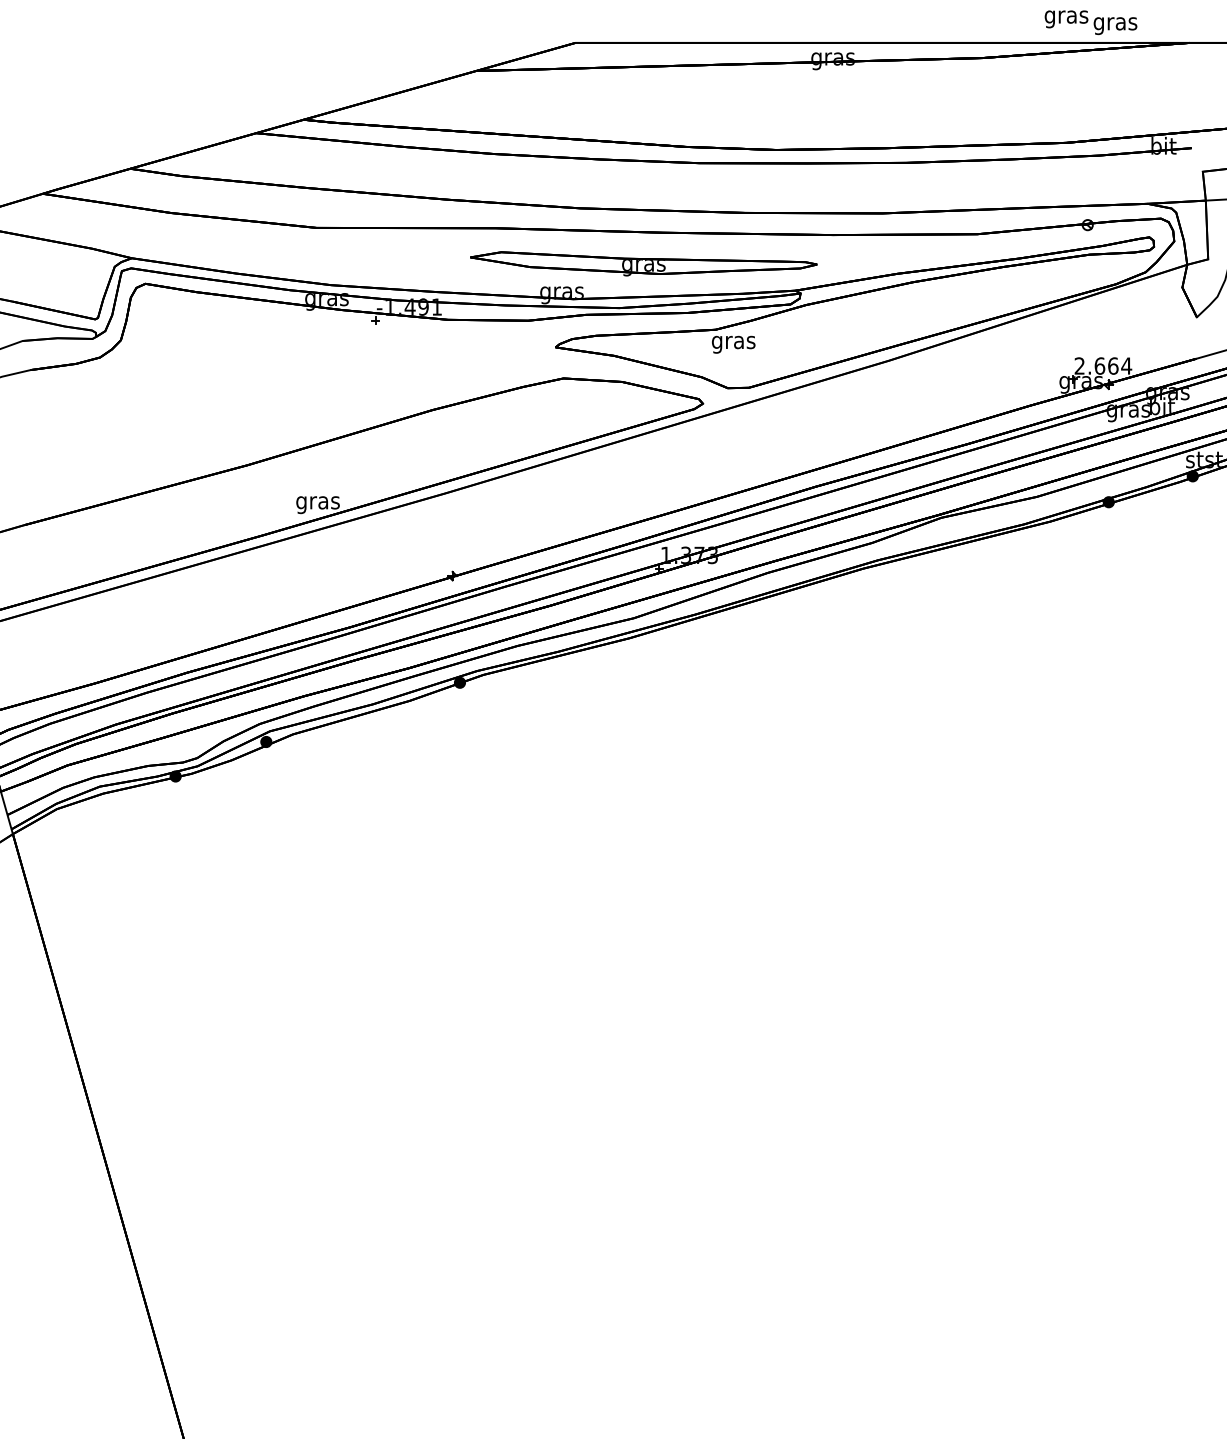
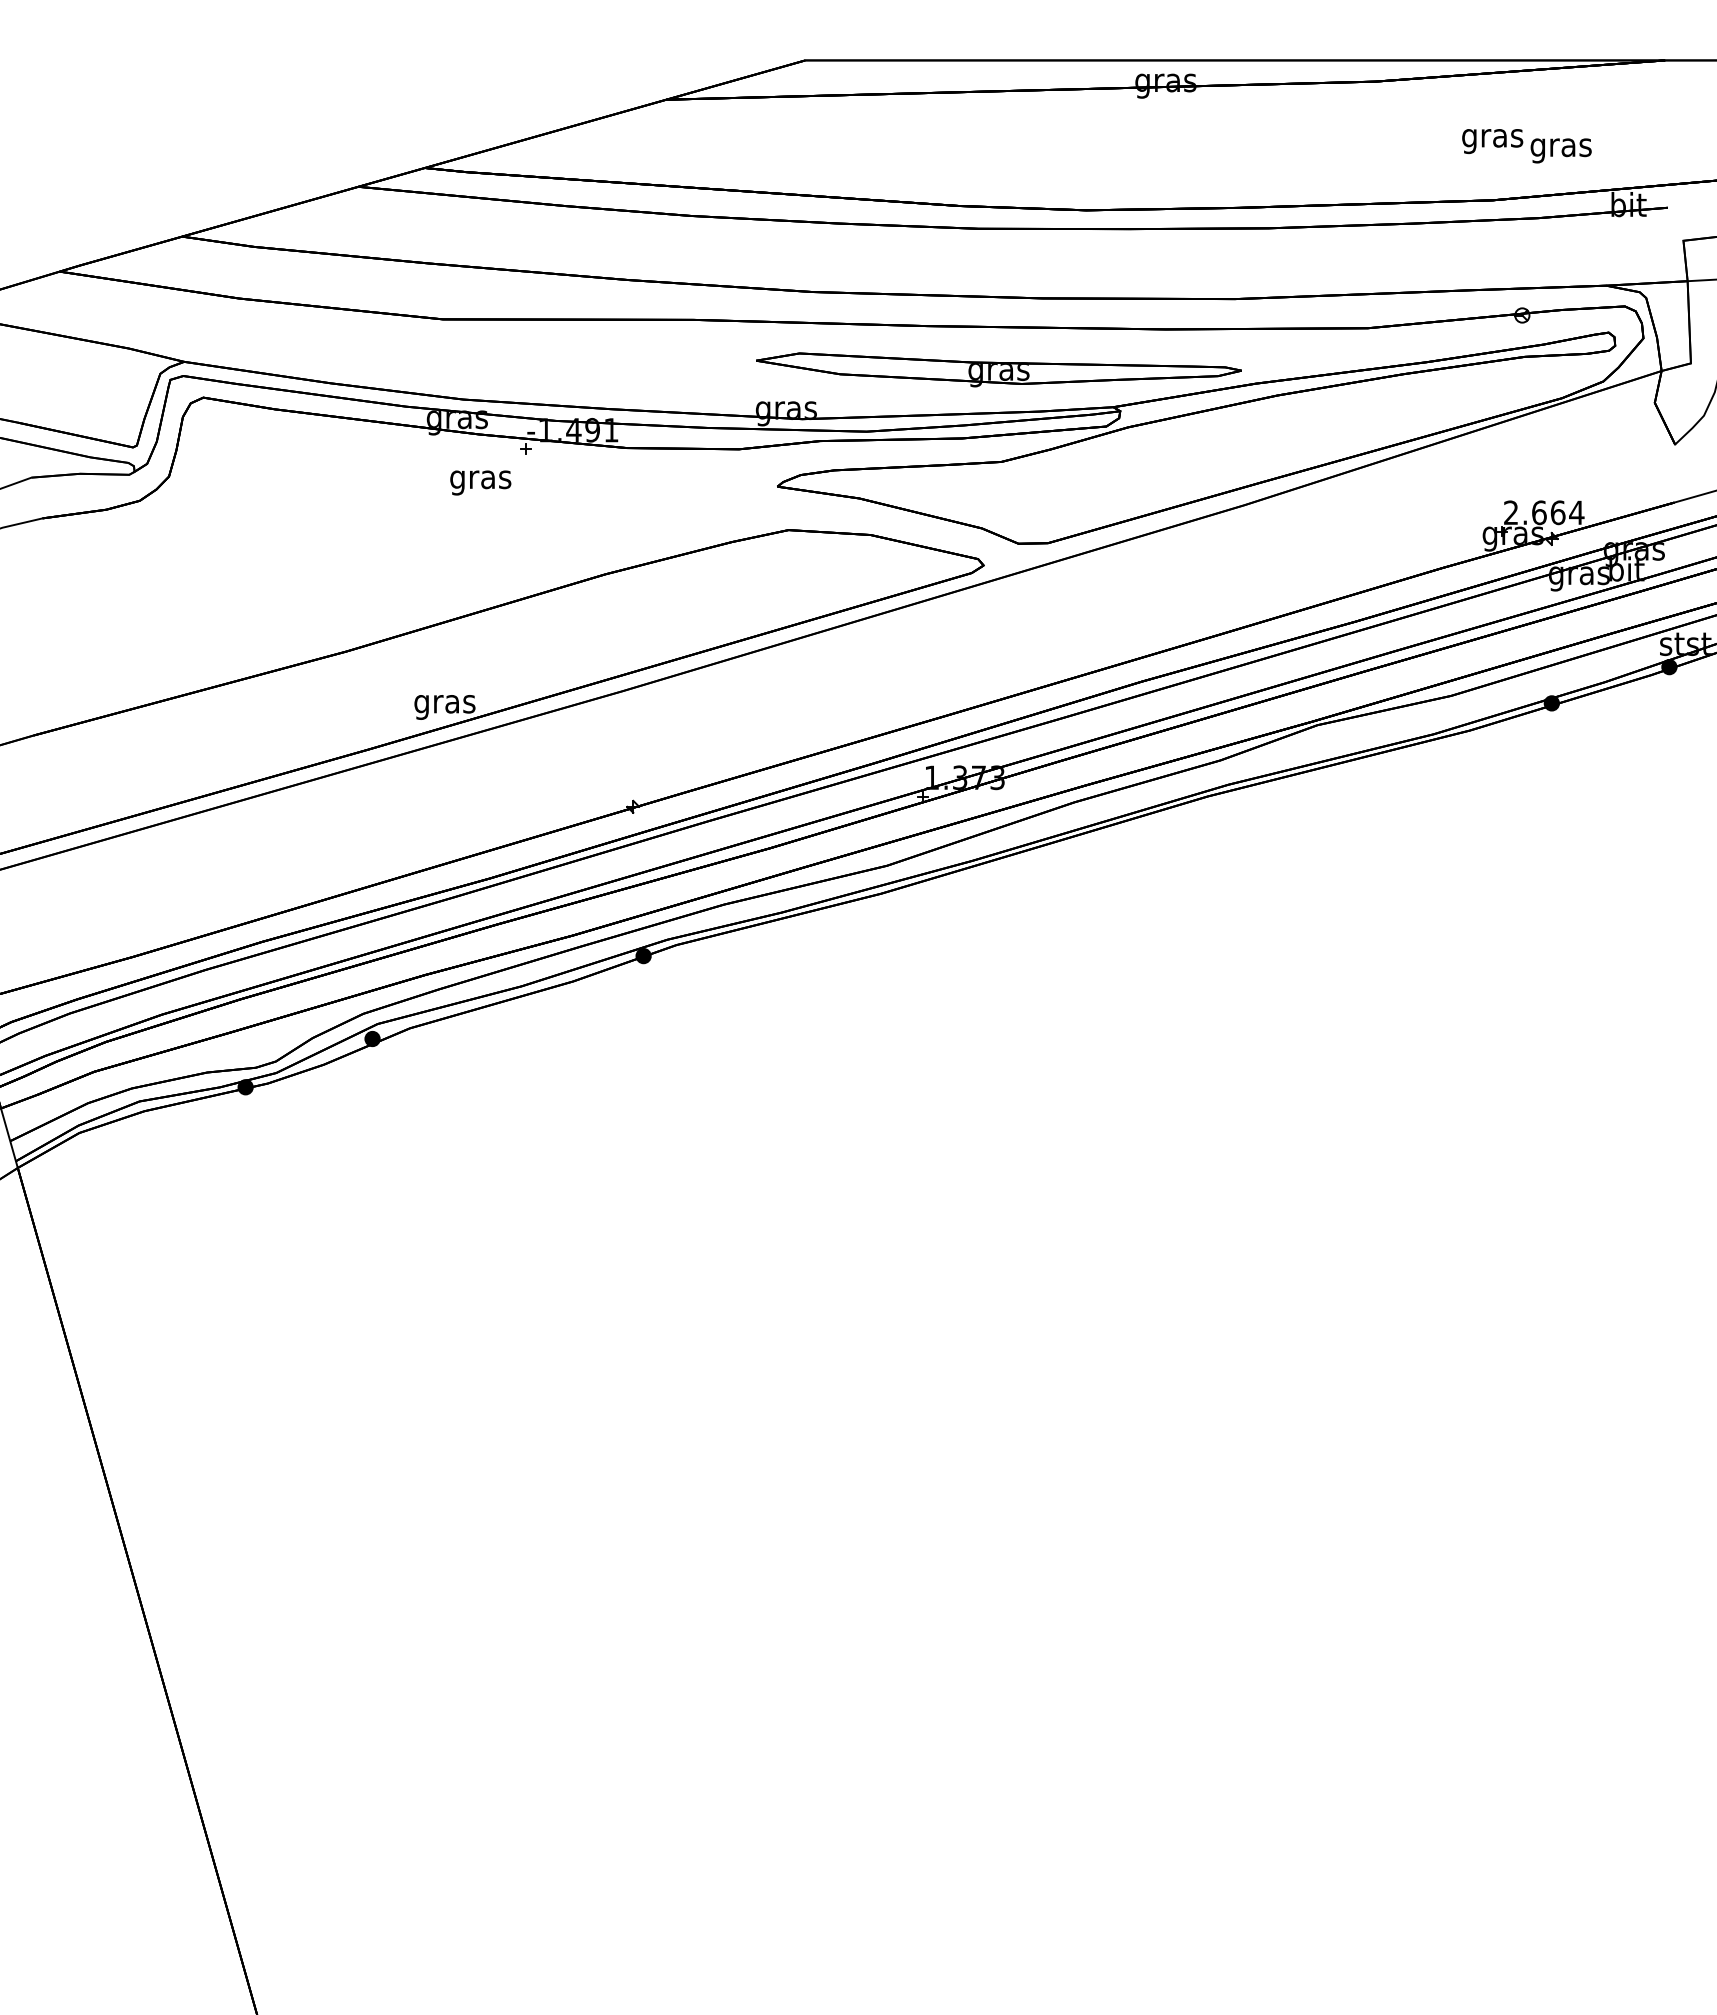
text: (1090, 22) -> (1526, 146), moved
part: (643, 263) -> (998, 369), moved
text: (733, 344) -> (480, 482), moved

